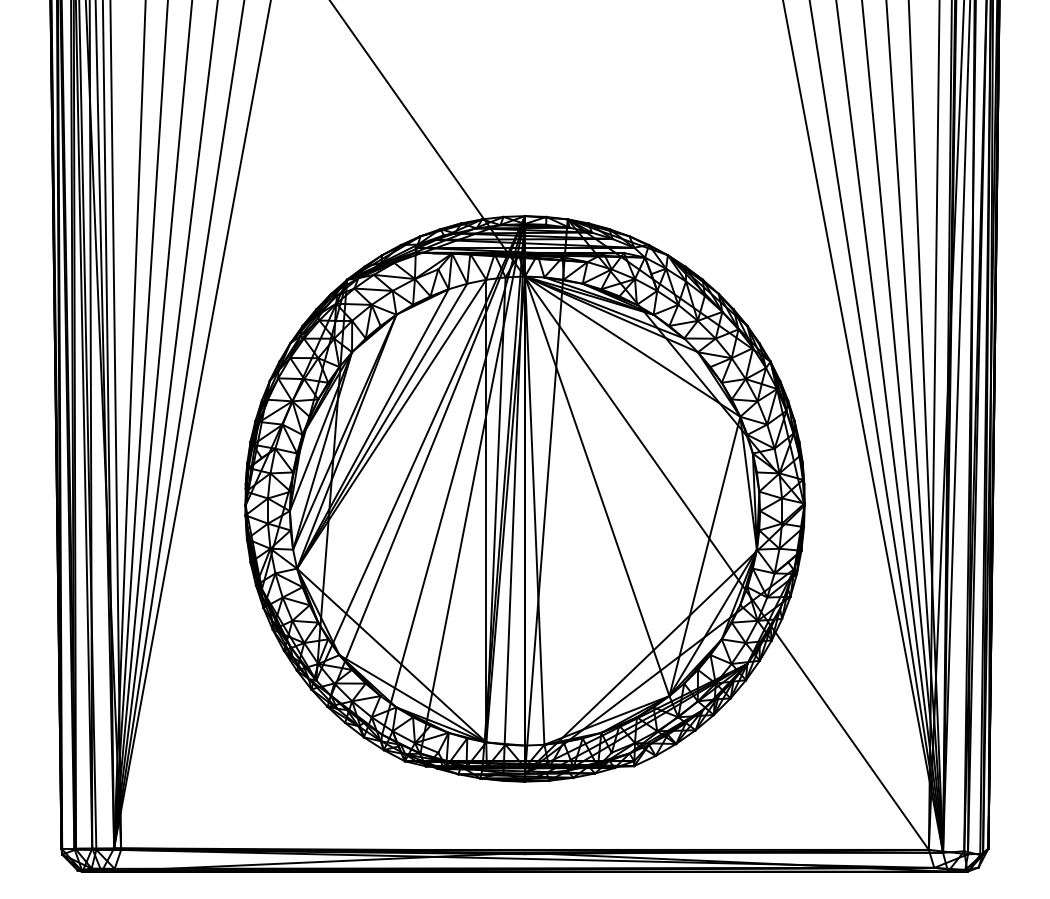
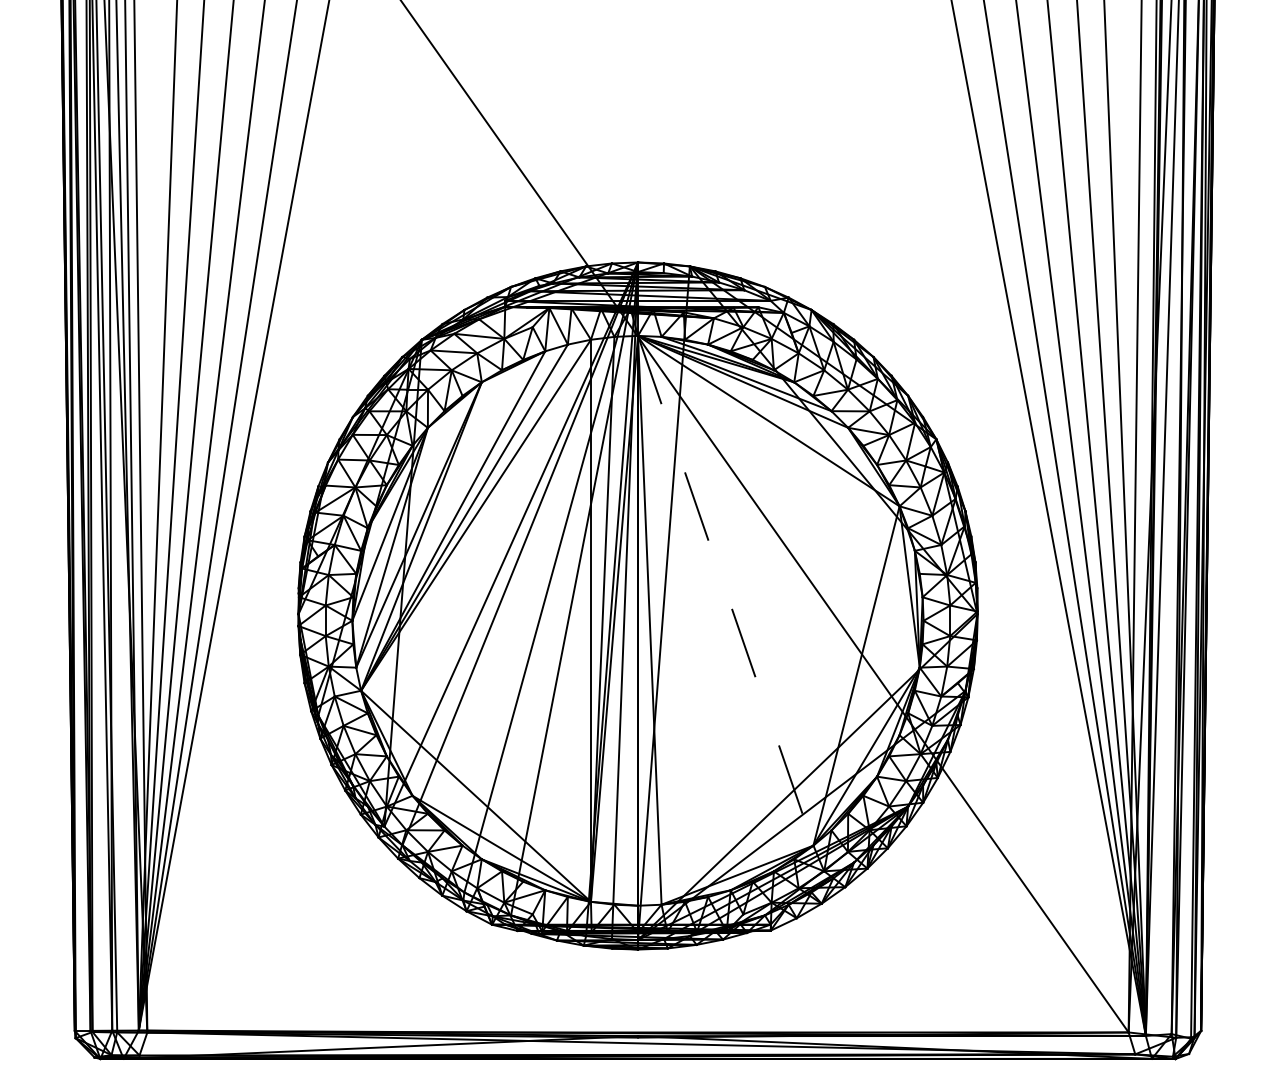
line: (597, 486) -> (725, 590), solid -> dashed

